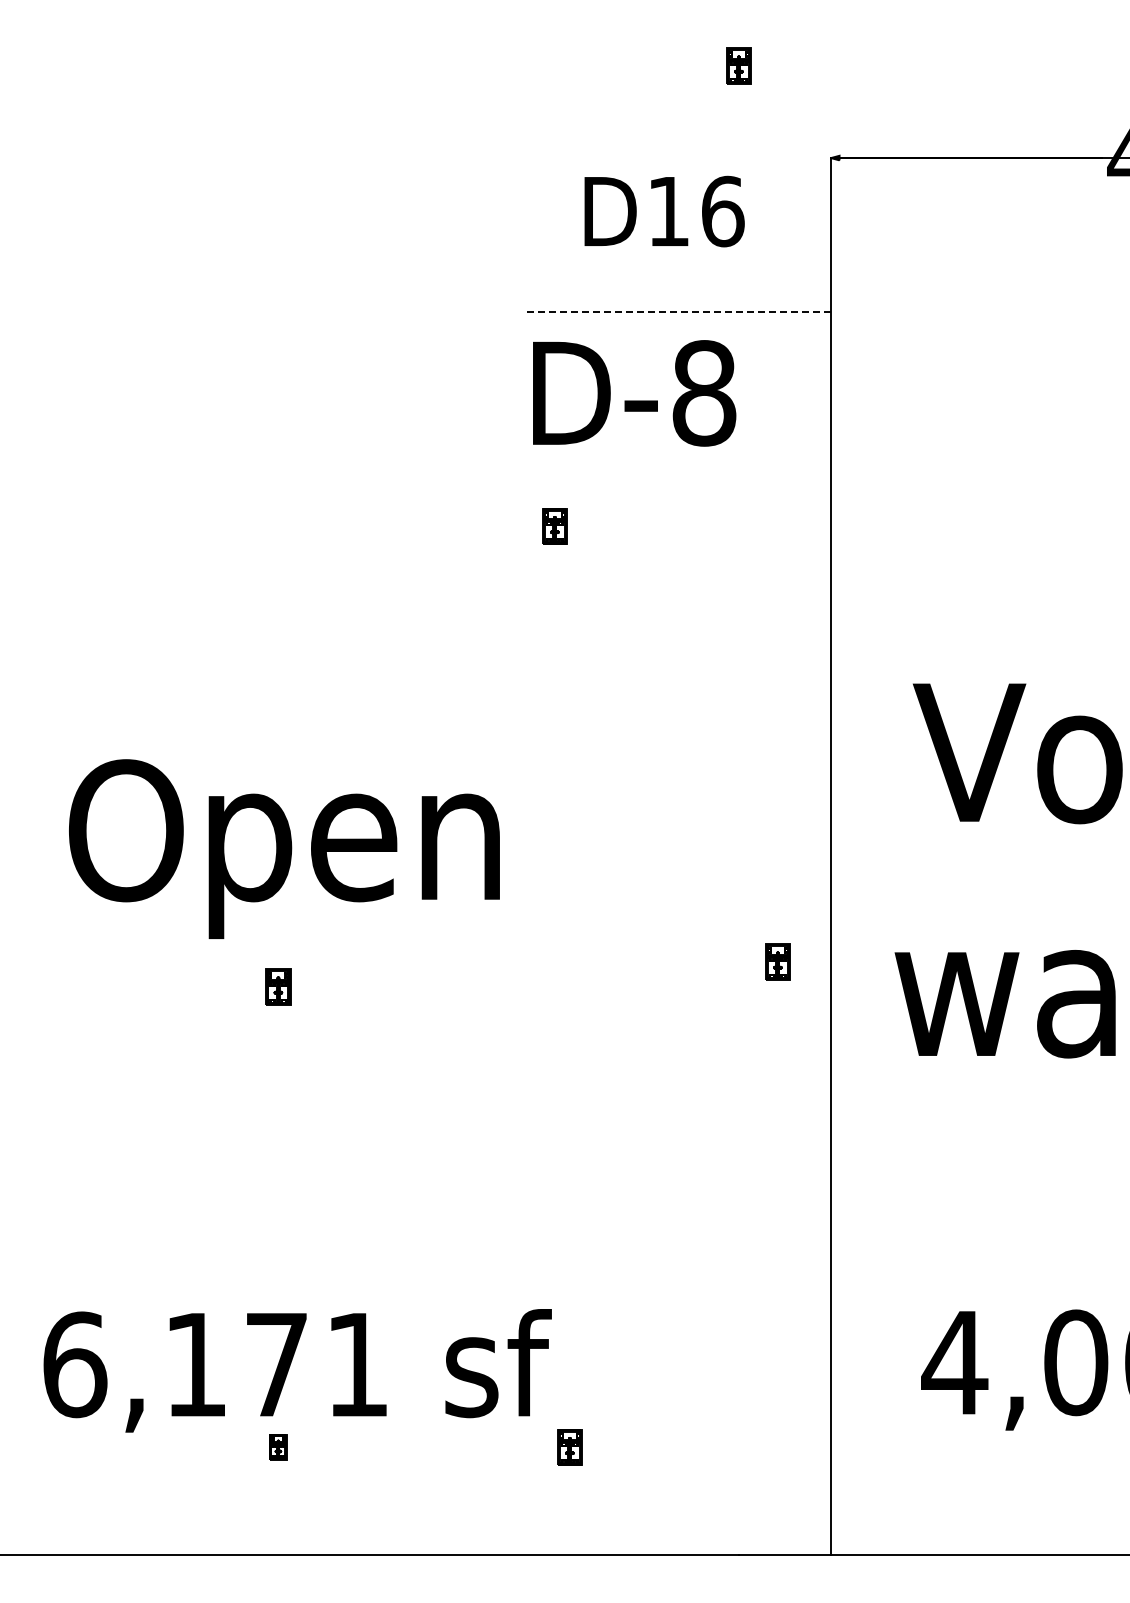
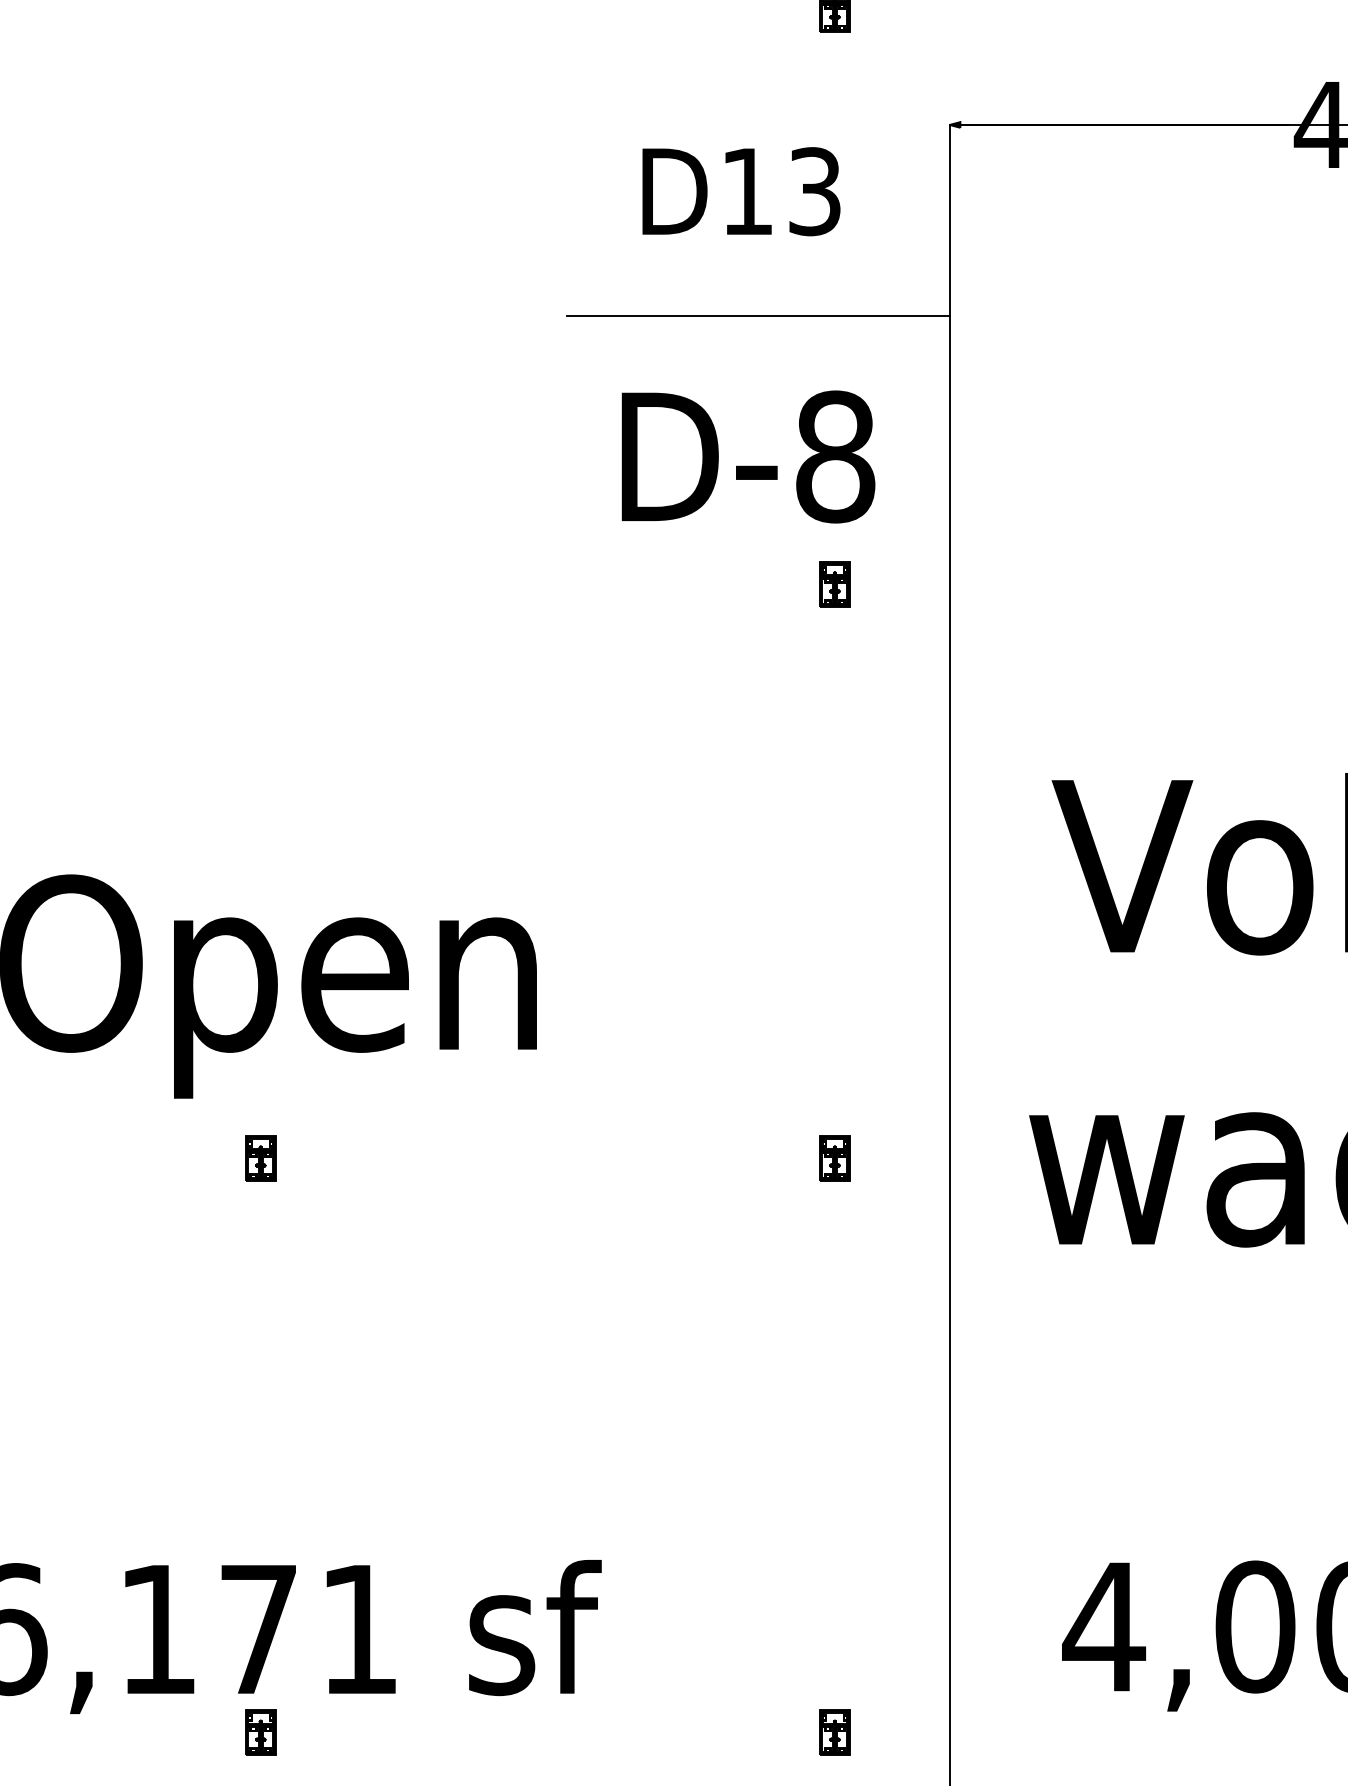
text: (723, 211) -> (815, 191), D16 -> D13
line: (677, 311) -> (758, 316), dashed -> solid
text: (634, 393) -> (748, 457), moved
part: (554, 526) -> (834, 584), moved
part: (777, 961) -> (834, 1157), moved
part: (278, 1447) -> (260, 1732), size x1.43
part: (569, 1447) -> (834, 1732), moved

